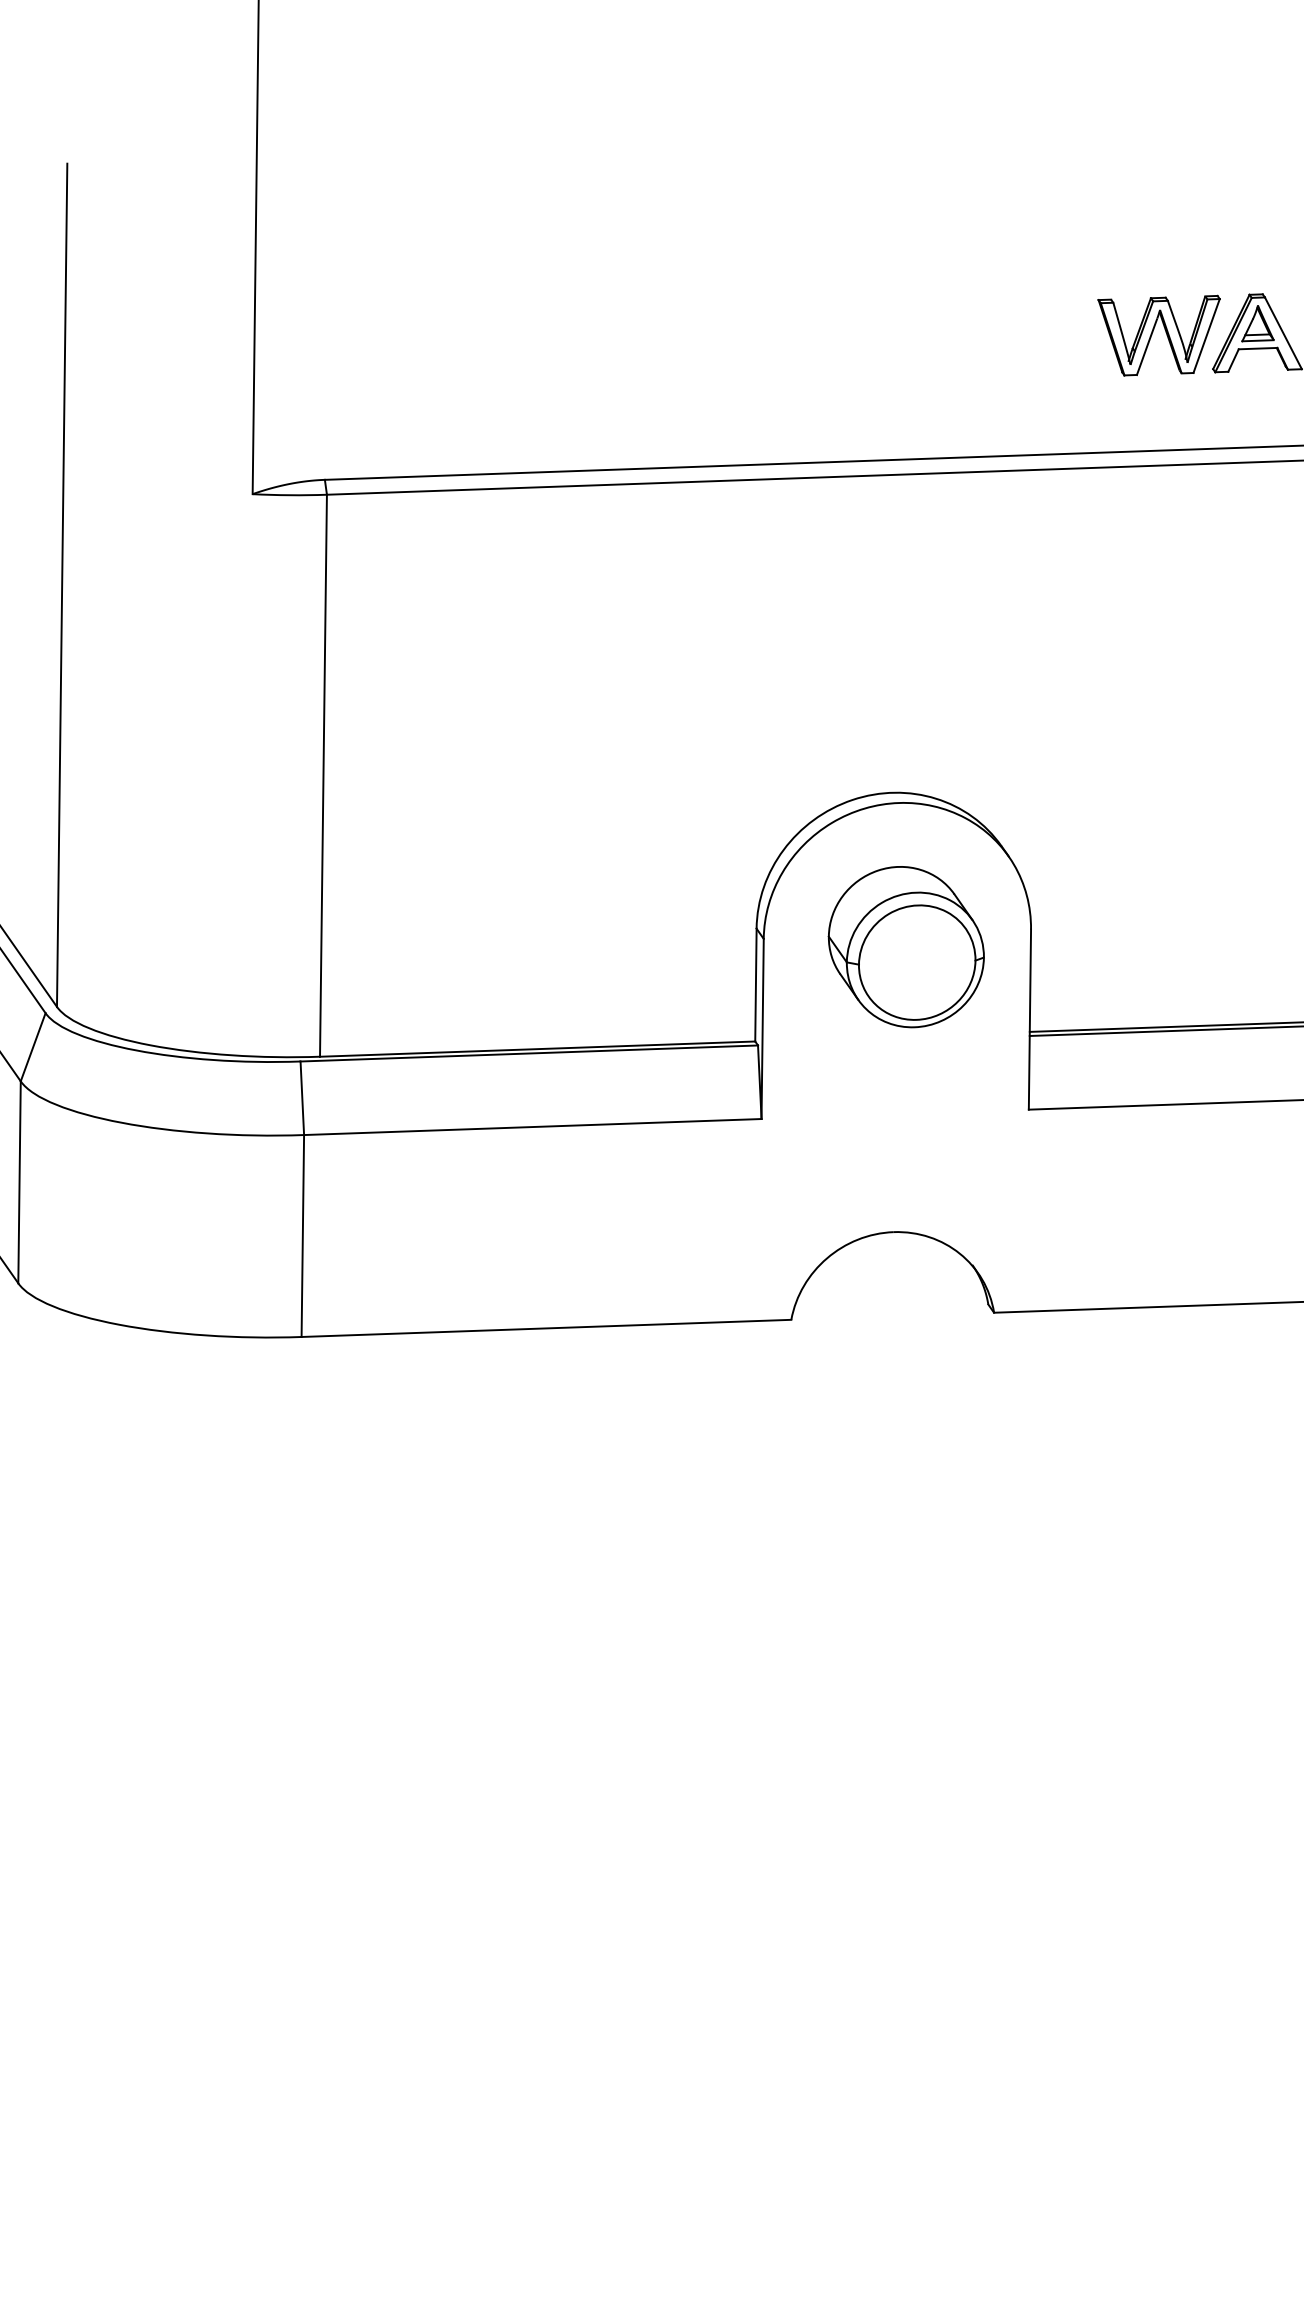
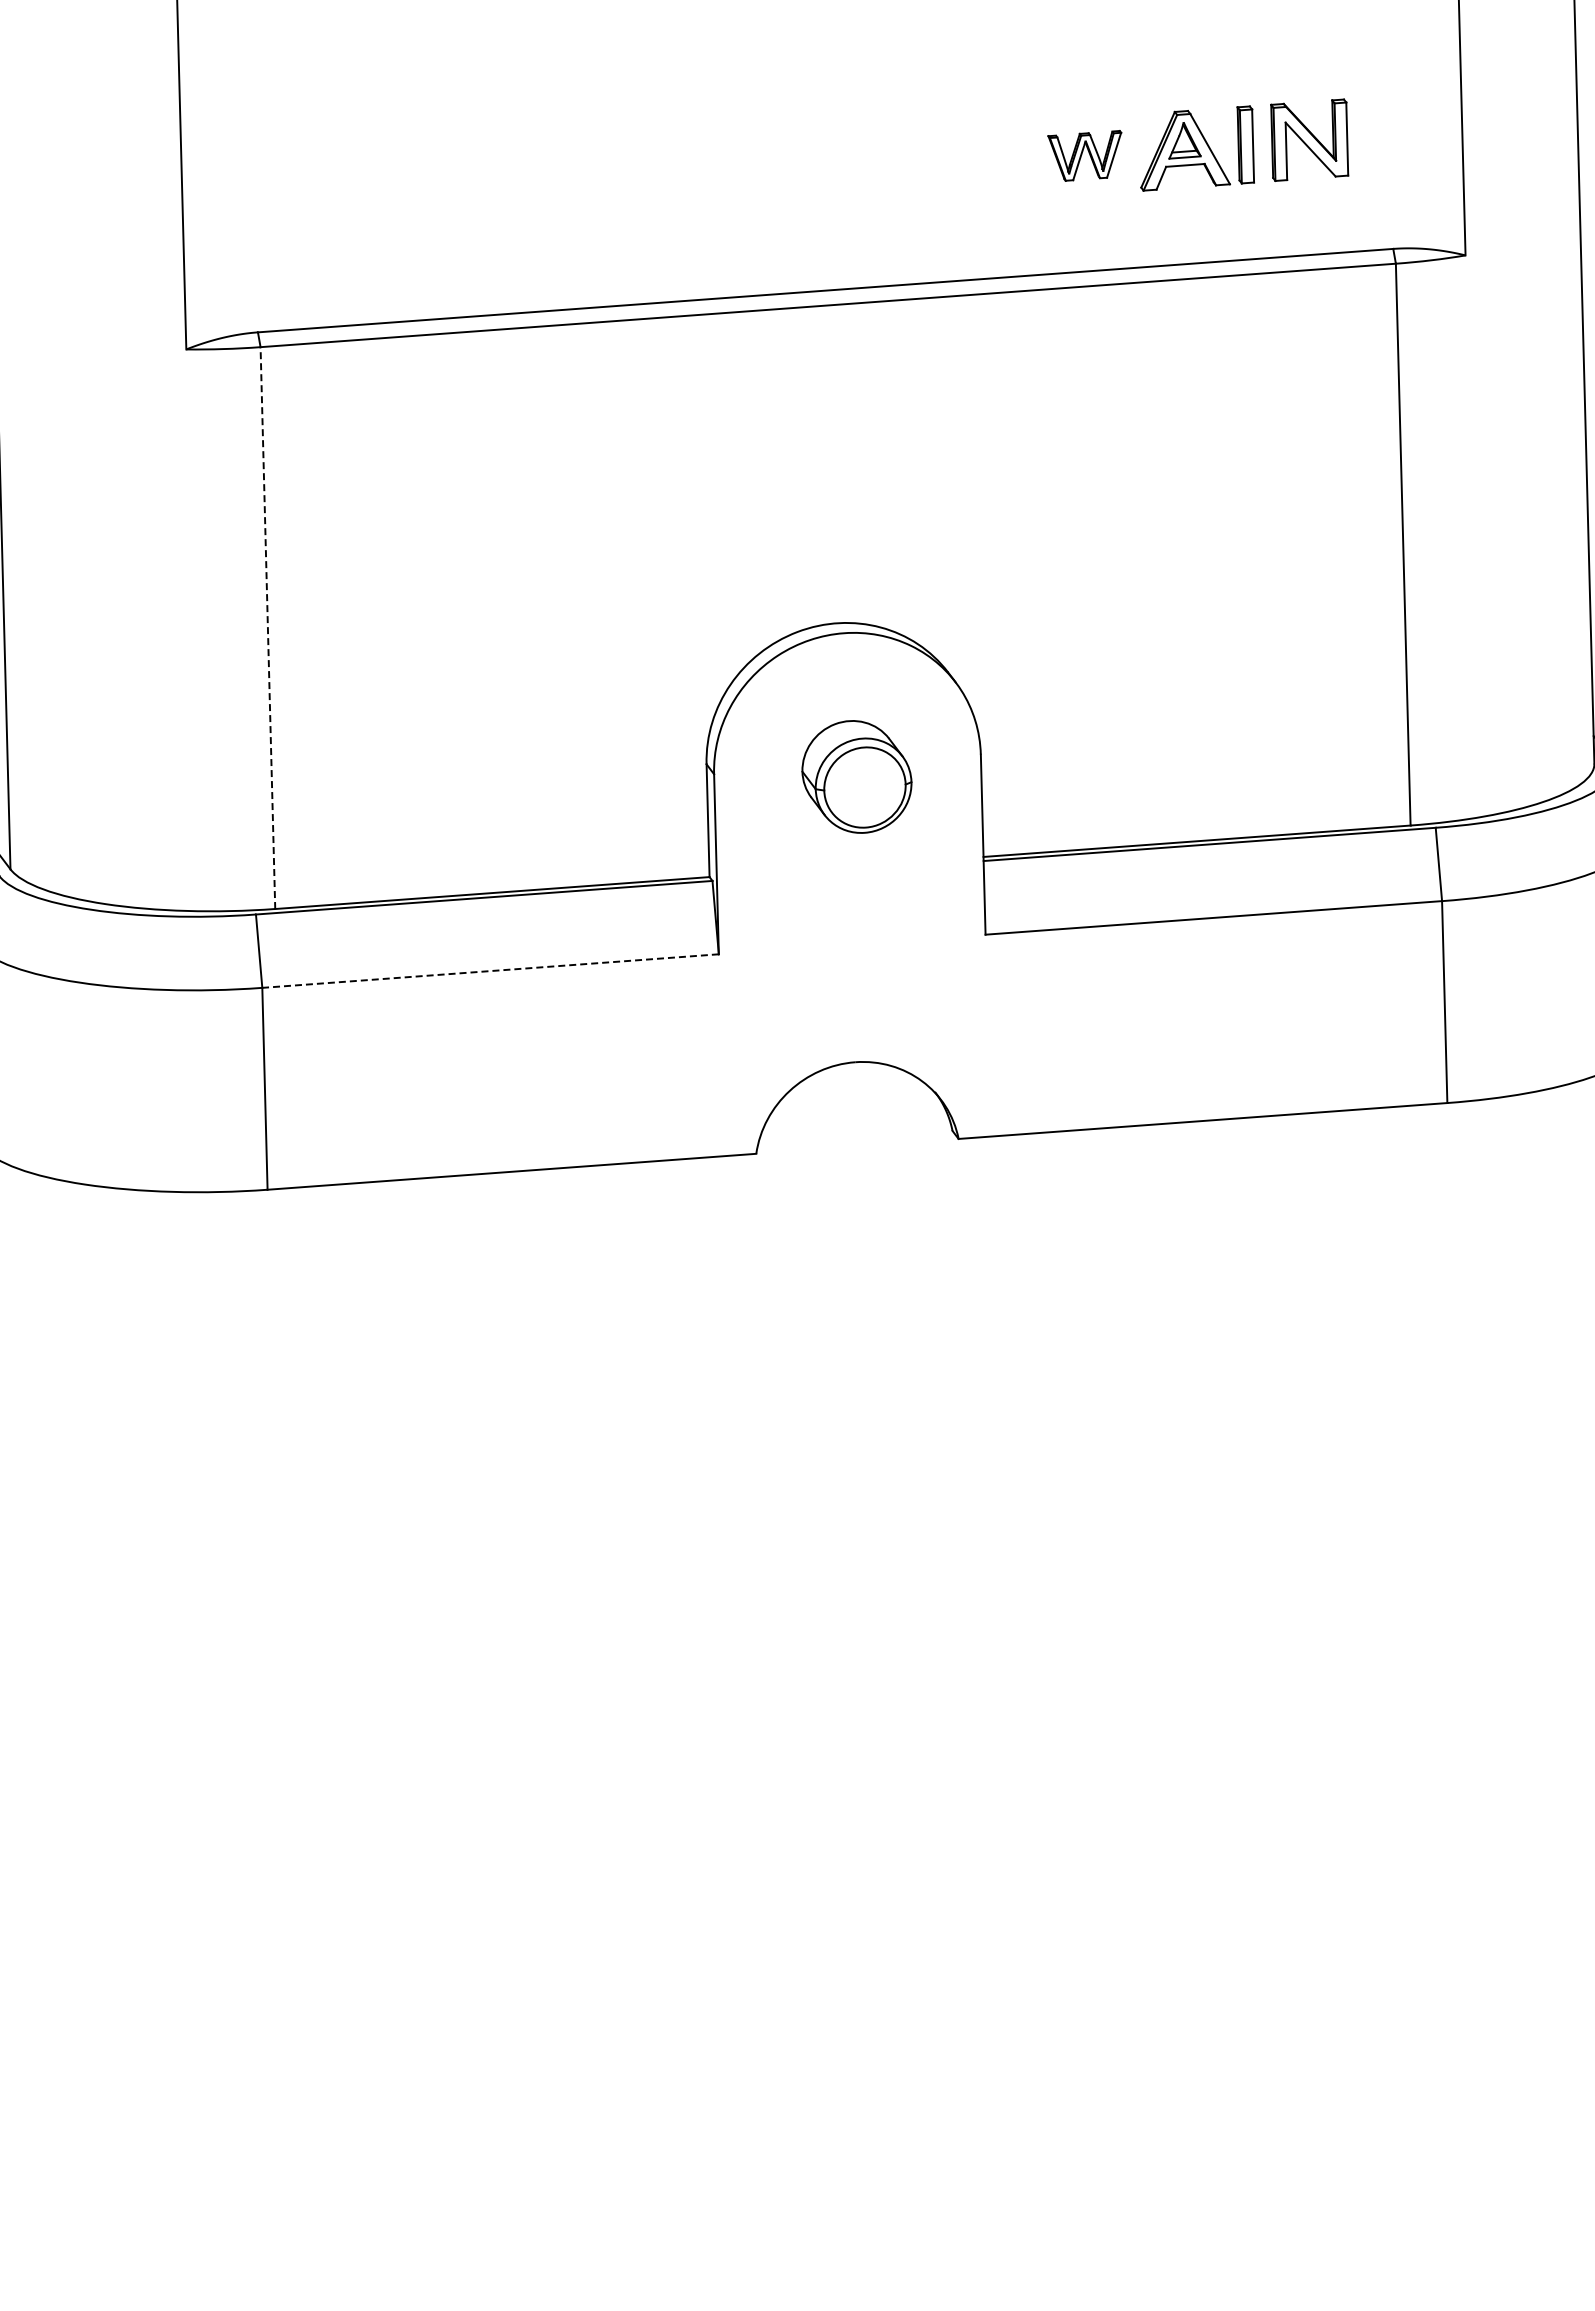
part: (1157, 334) -> (1084, 155), size x0.6
line: (323, 775) -> (267, 627), solid -> dashed
part: (905, 946) -> (856, 776), size x0.7
line: (532, 1127) -> (490, 971), solid -> dashed

